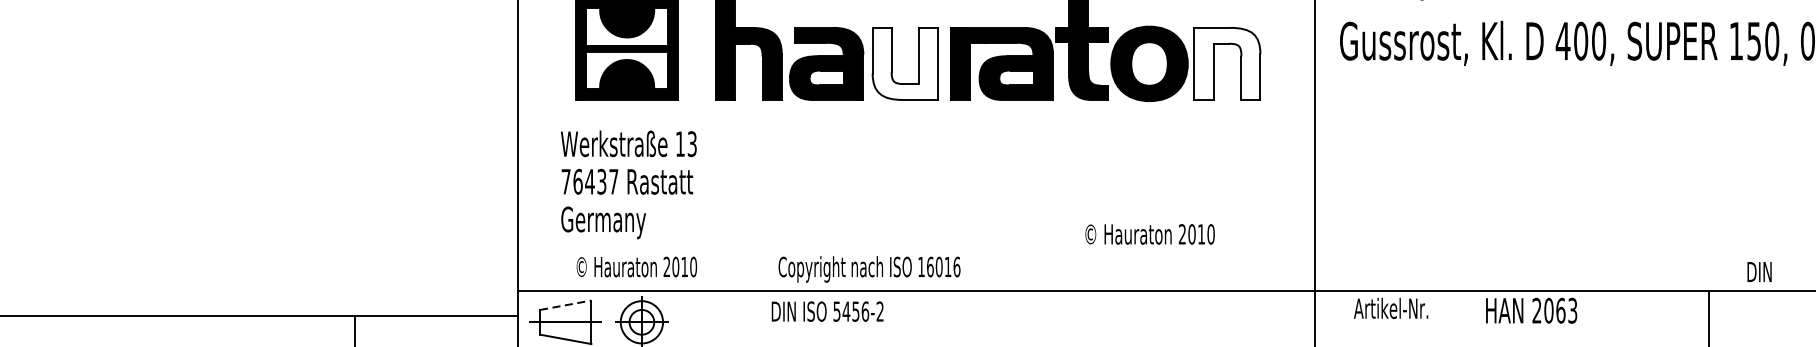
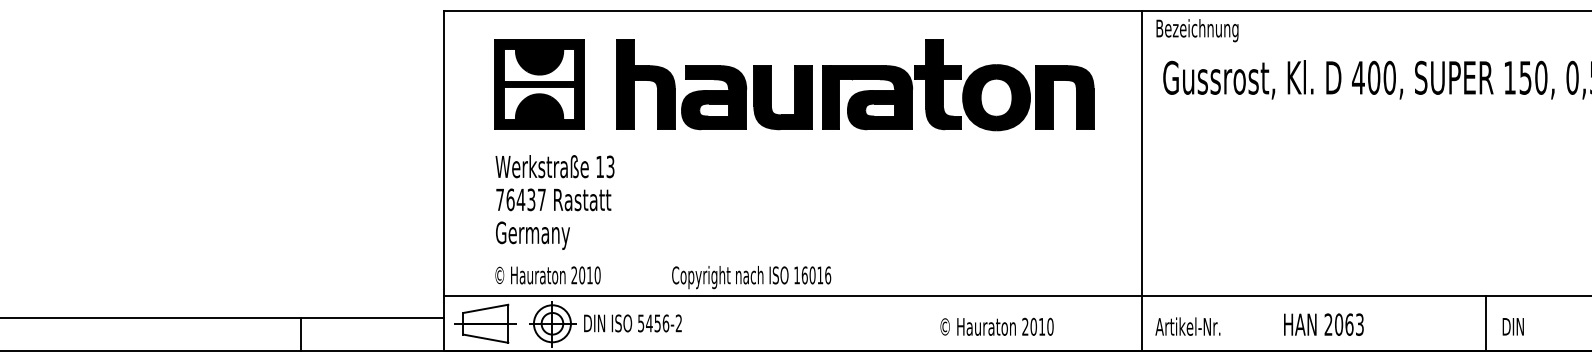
fill: (904, 63) -> (782, 97), added
fill: (1227, 63) -> (1064, 97), added
text: (628, 184) -> (554, 202), moved
text: (1149, 233) -> (996, 326), moved
text: (1758, 271) -> (1512, 326), moved
line: (565, 304) -> (485, 308), dashed -> solid
text: (1390, 308) -> (1187, 326), moved
text: (1531, 310) -> (1323, 324), moved
text: (827, 311) -> (632, 323), moved

